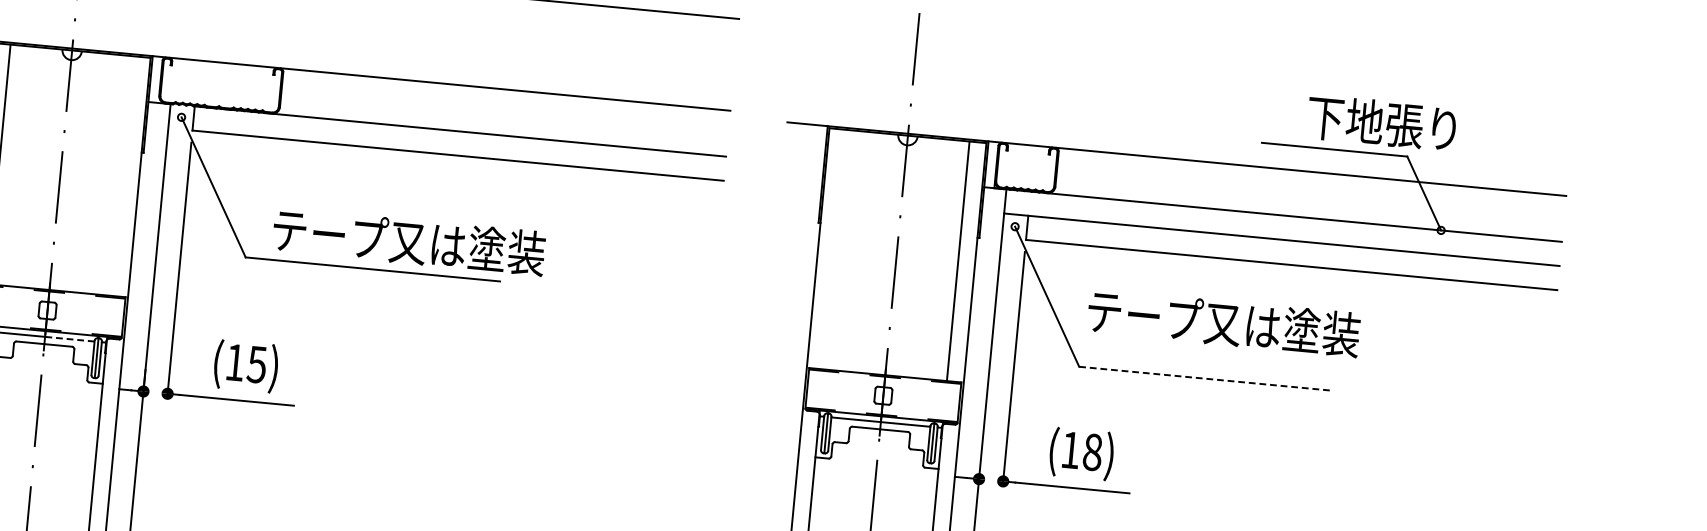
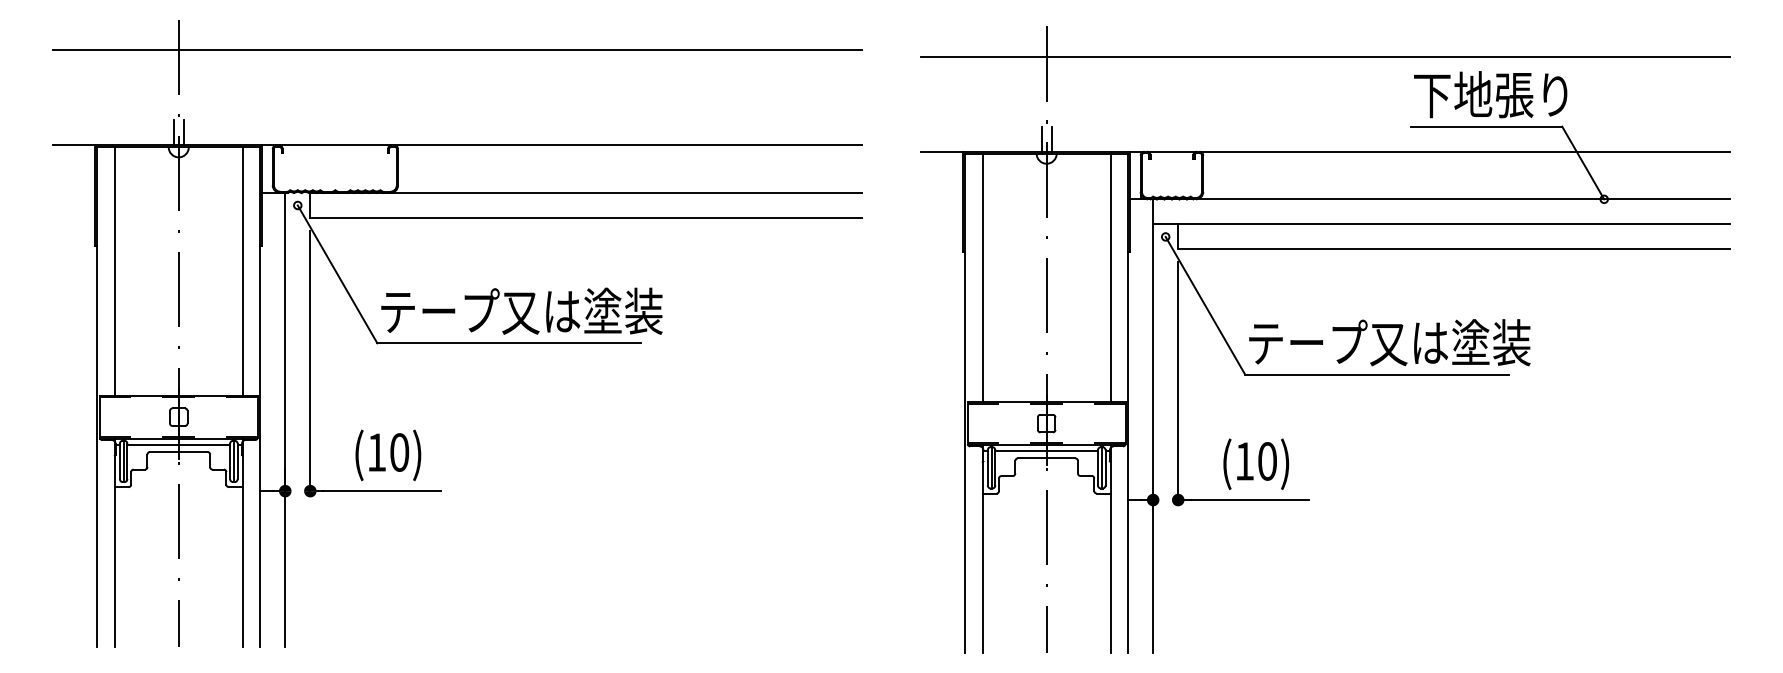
line: (68, 35) -> (173, 132), added
line: (78, 36) -> (183, 132), added
line: (1185, 67) -> (1325, 56), added
line: (904, 120) -> (1041, 138), added
line: (914, 121) -> (1051, 138), added
text: (1381, 122) -> (1490, 94), moved
line: (122, 175) -> (242, 271), added
text: (408, 240) -> (521, 310), moved
line: (834, 249) -> (982, 277), added
text: (1223, 322) -> (1389, 342), moved
line: (69, 339) -> (204, 444), dashed -> solid
text: (257, 364) -> (399, 452), (15) -> (10)
line: (1206, 378) -> (1377, 374), dashed -> solid
text: (1092, 452) -> (1267, 461), (18) -> (10)

